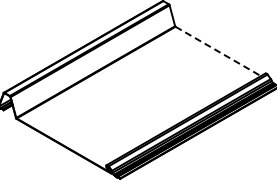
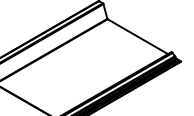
line: (218, 51) -> (137, 36), dashed -> solid

